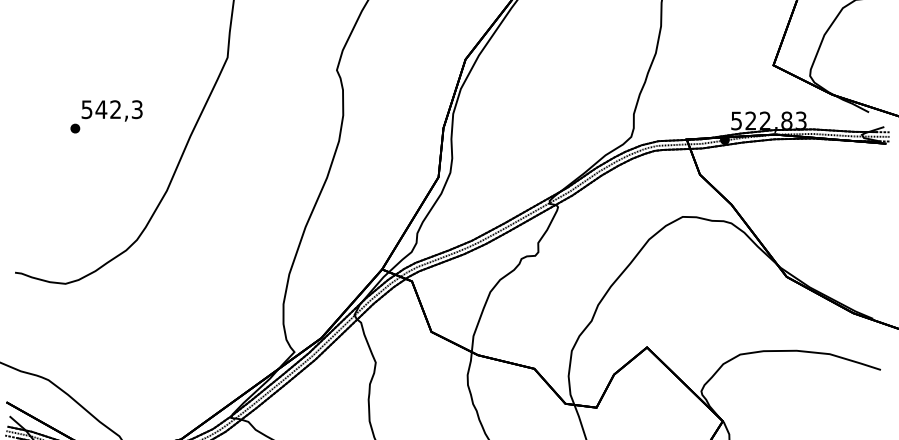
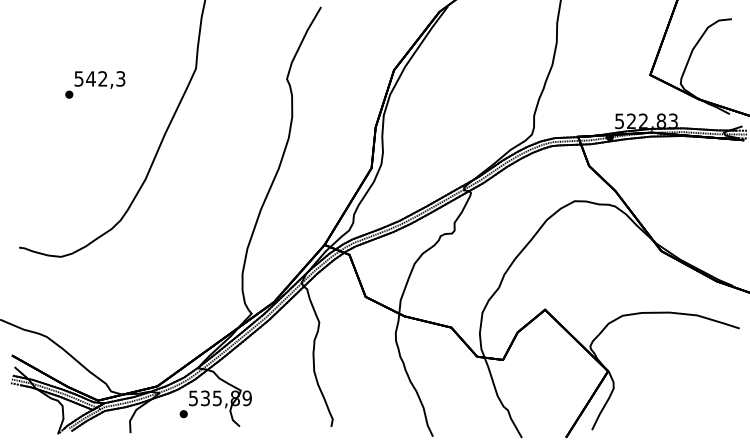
text: (106, 116) -> (95, 84), moved

